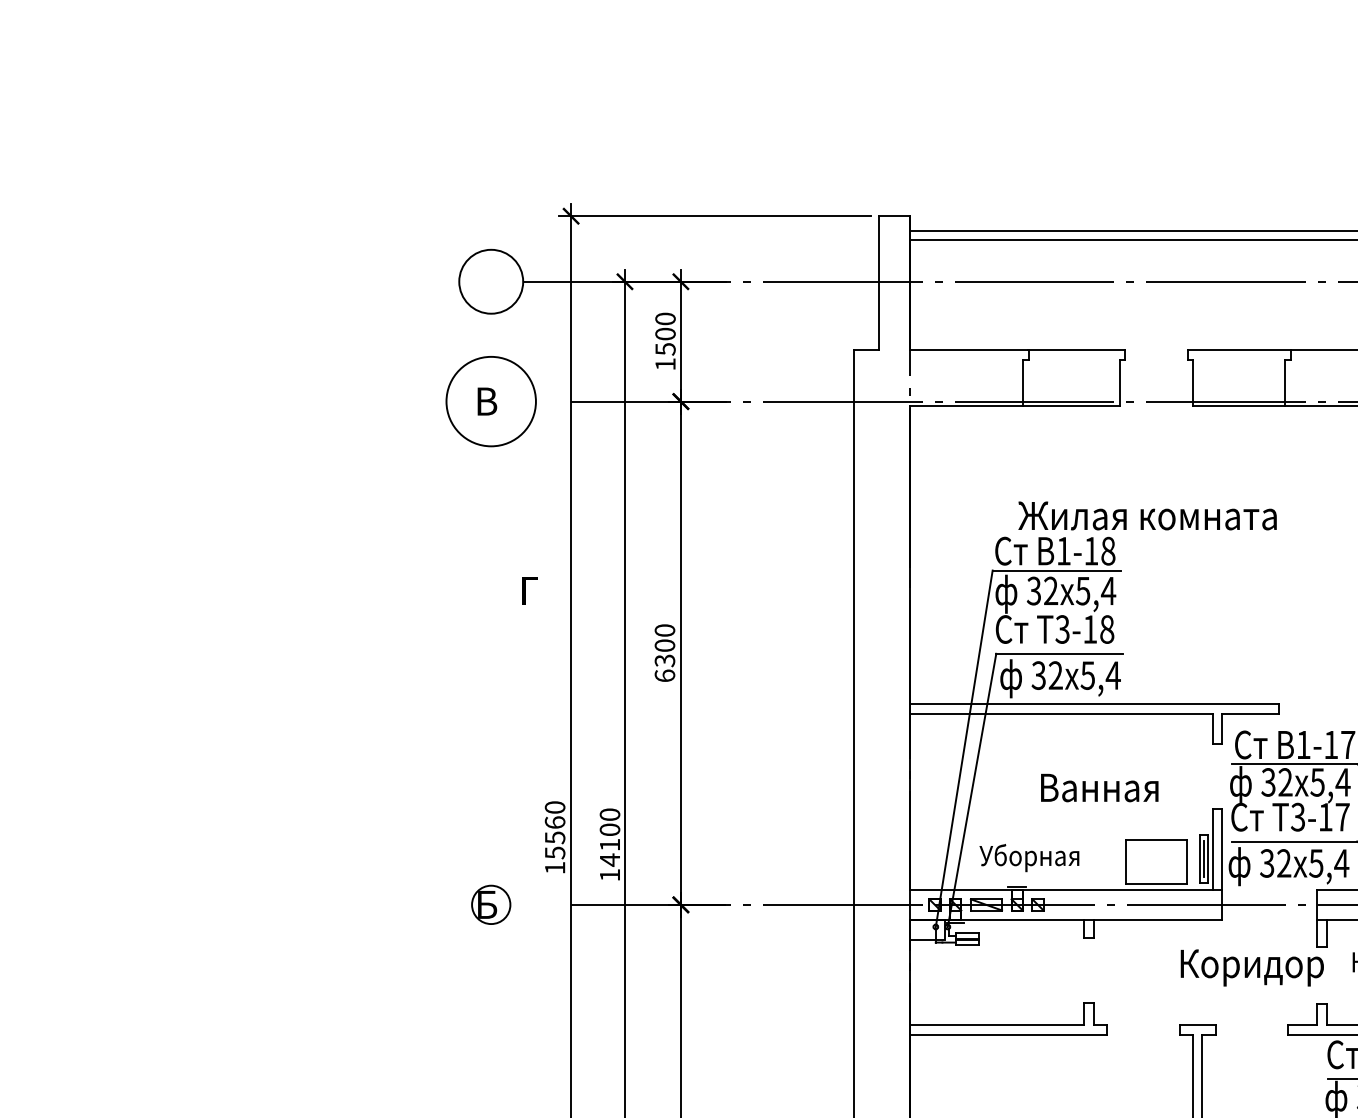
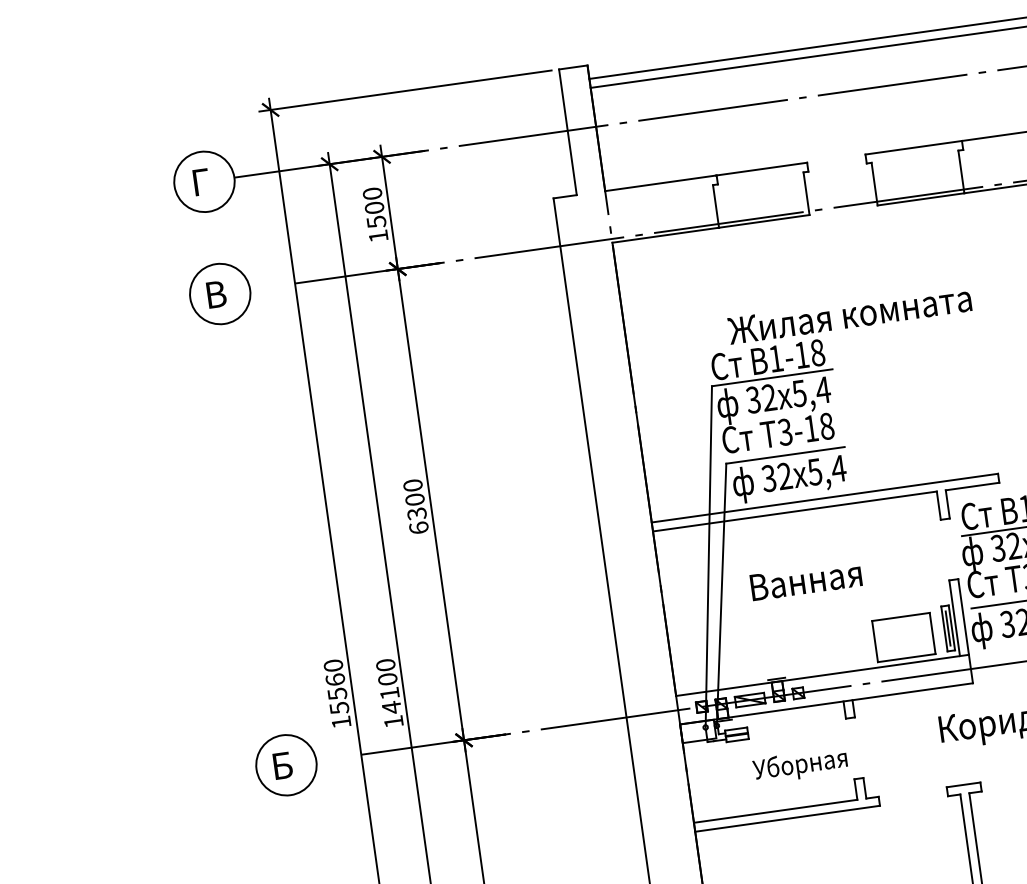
circle: (491, 401) -> (220, 293), size x0.71
text: (529, 590) -> (200, 182), moved
text: (1099, 787) -> (805, 580), moved
text: (1029, 858) -> (800, 766), moved
circle: (491, 904) -> (286, 764), size x1.67

